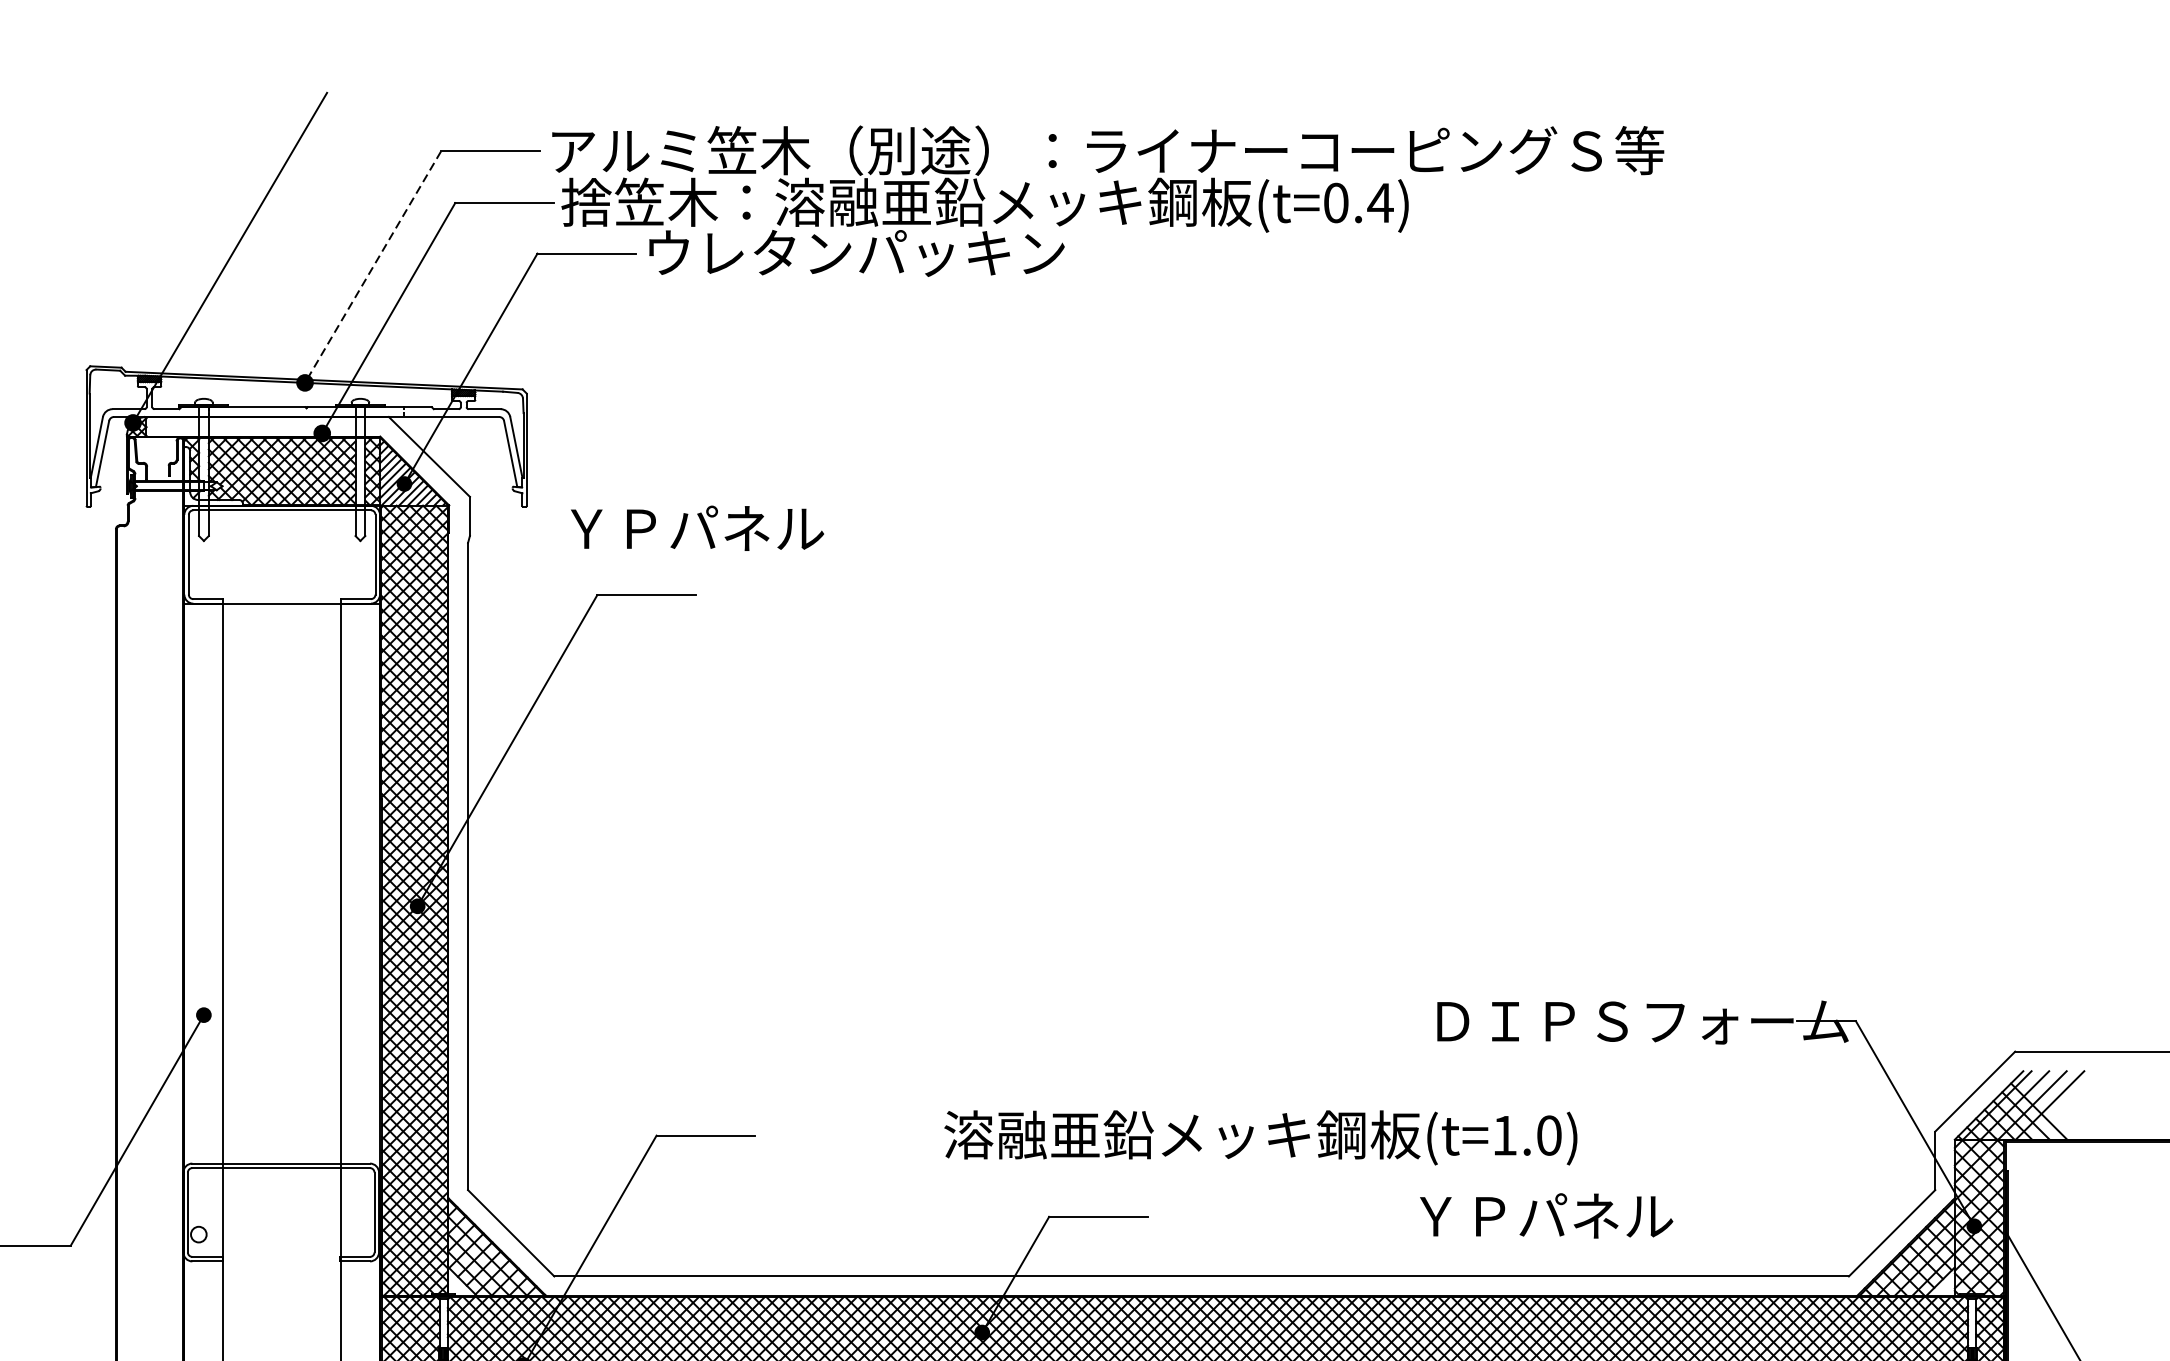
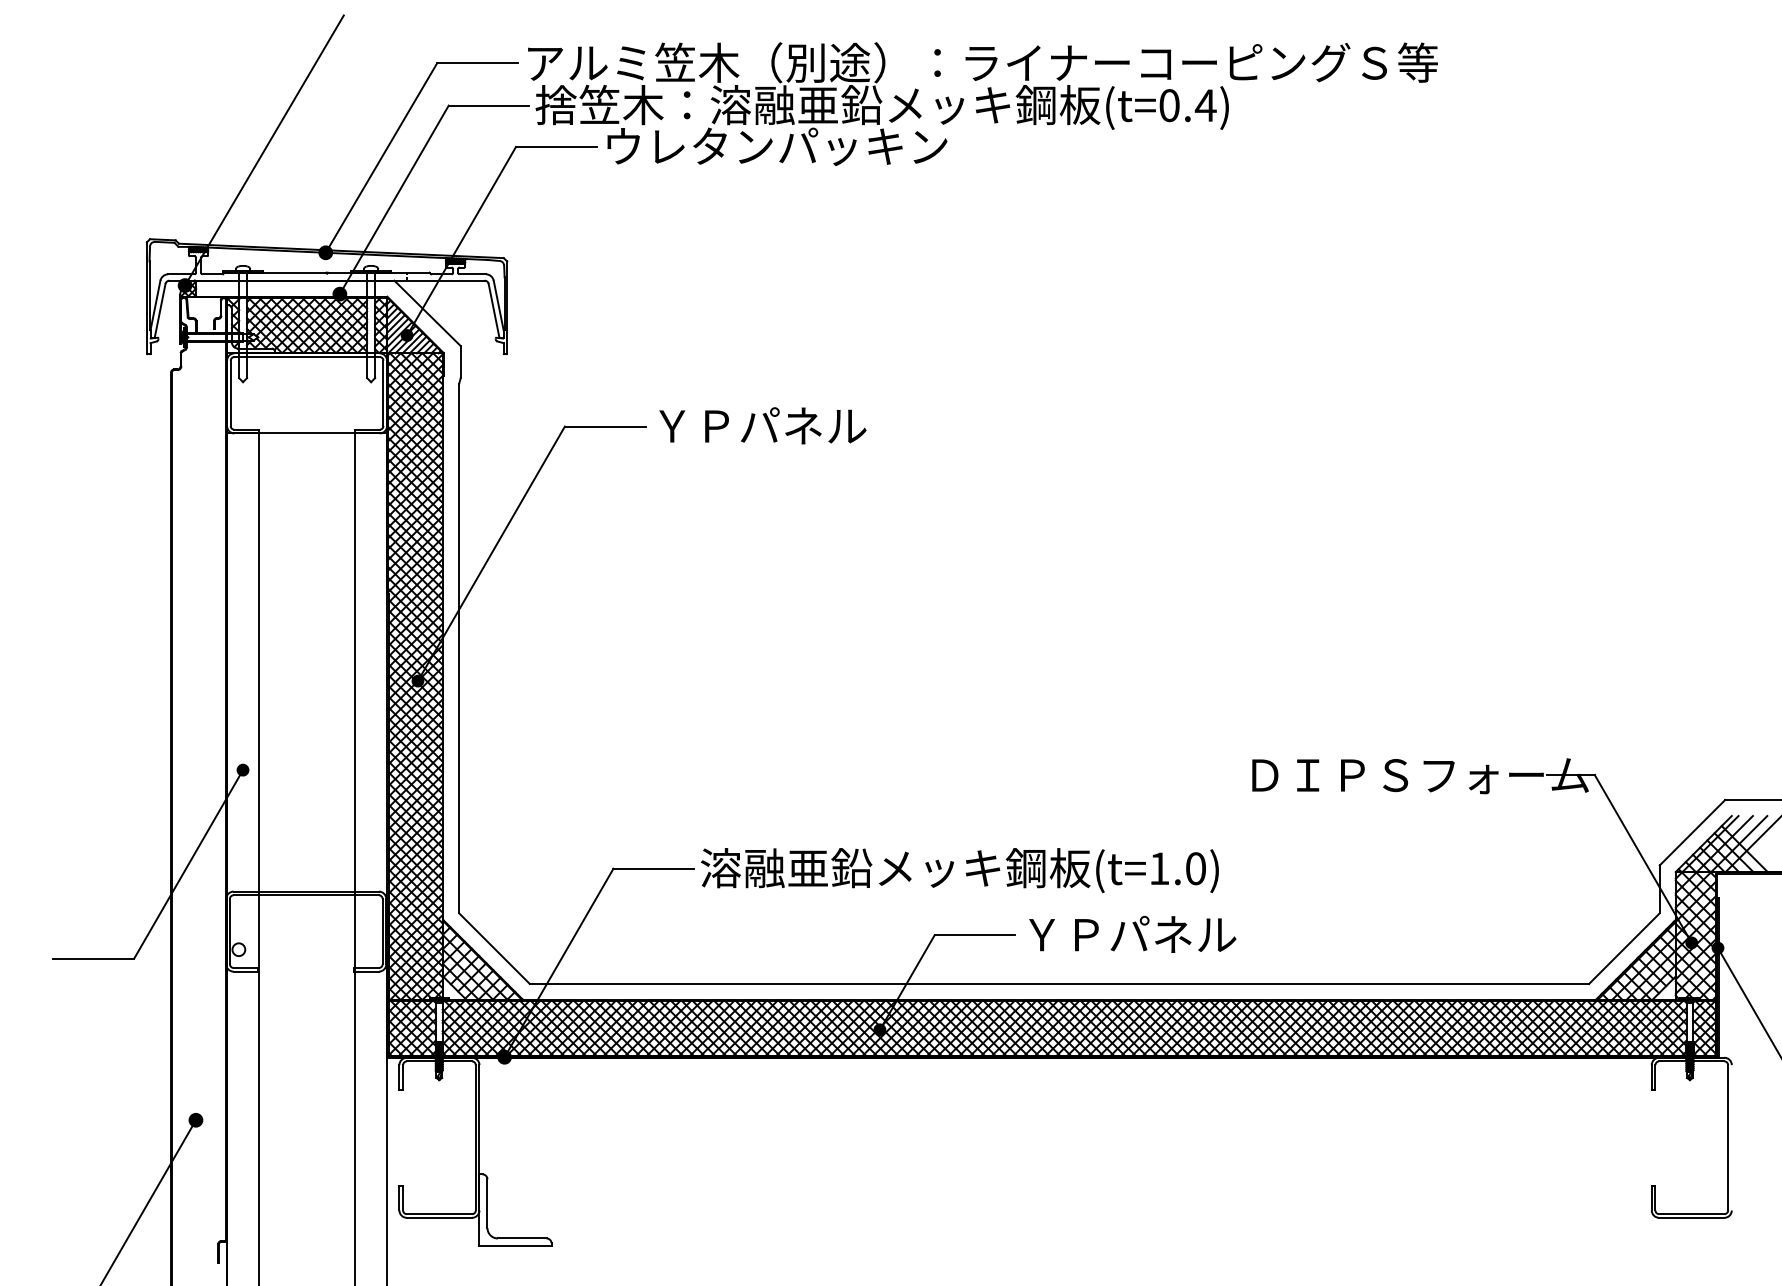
line: (373, 267) -> (381, 158), dashed -> solid
text: (696, 527) -> (762, 425), moved
text: (1260, 1137) -> (959, 870), moved
text: (1546, 1214) -> (1132, 933), moved
fill: (2005, 1231) -> (1717, 947), added

